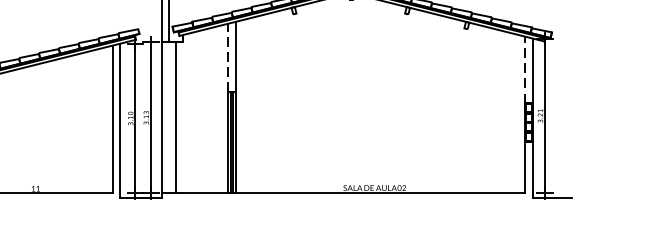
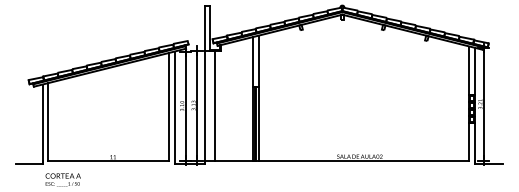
line: (228, 57) -> (253, 61), dashed -> solid
line: (525, 69) -> (469, 70), dashed -> solid

